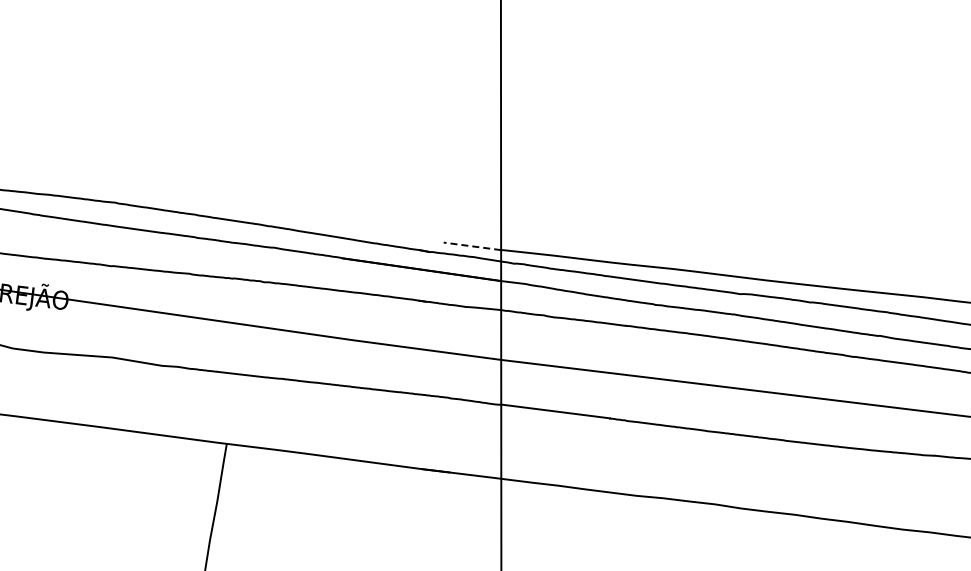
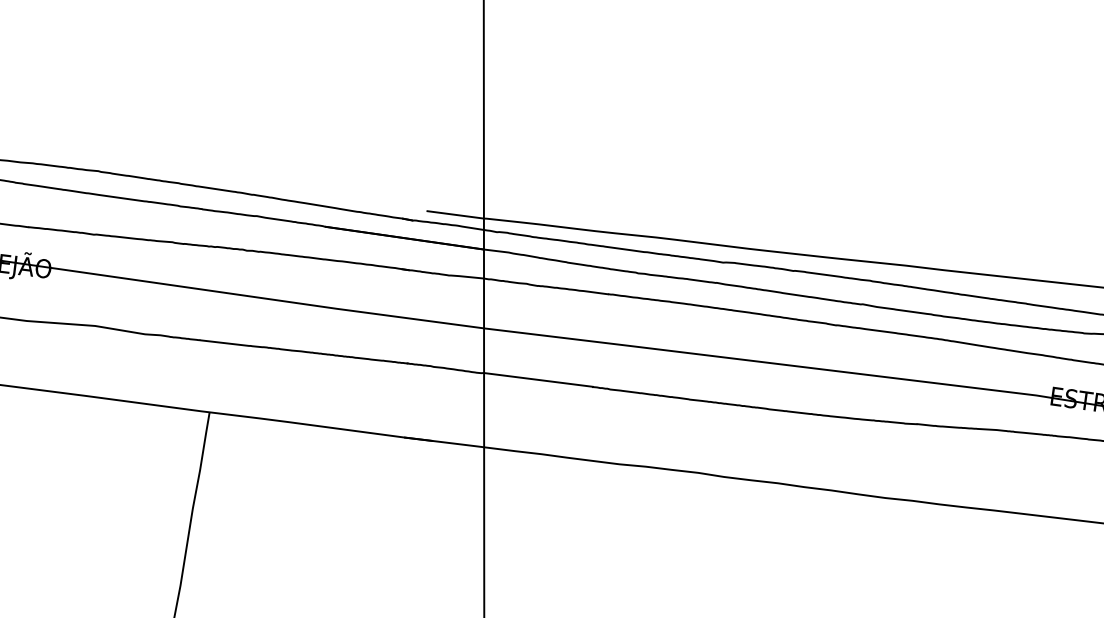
line: (472, 246) -> (455, 214), dashed -> solid

